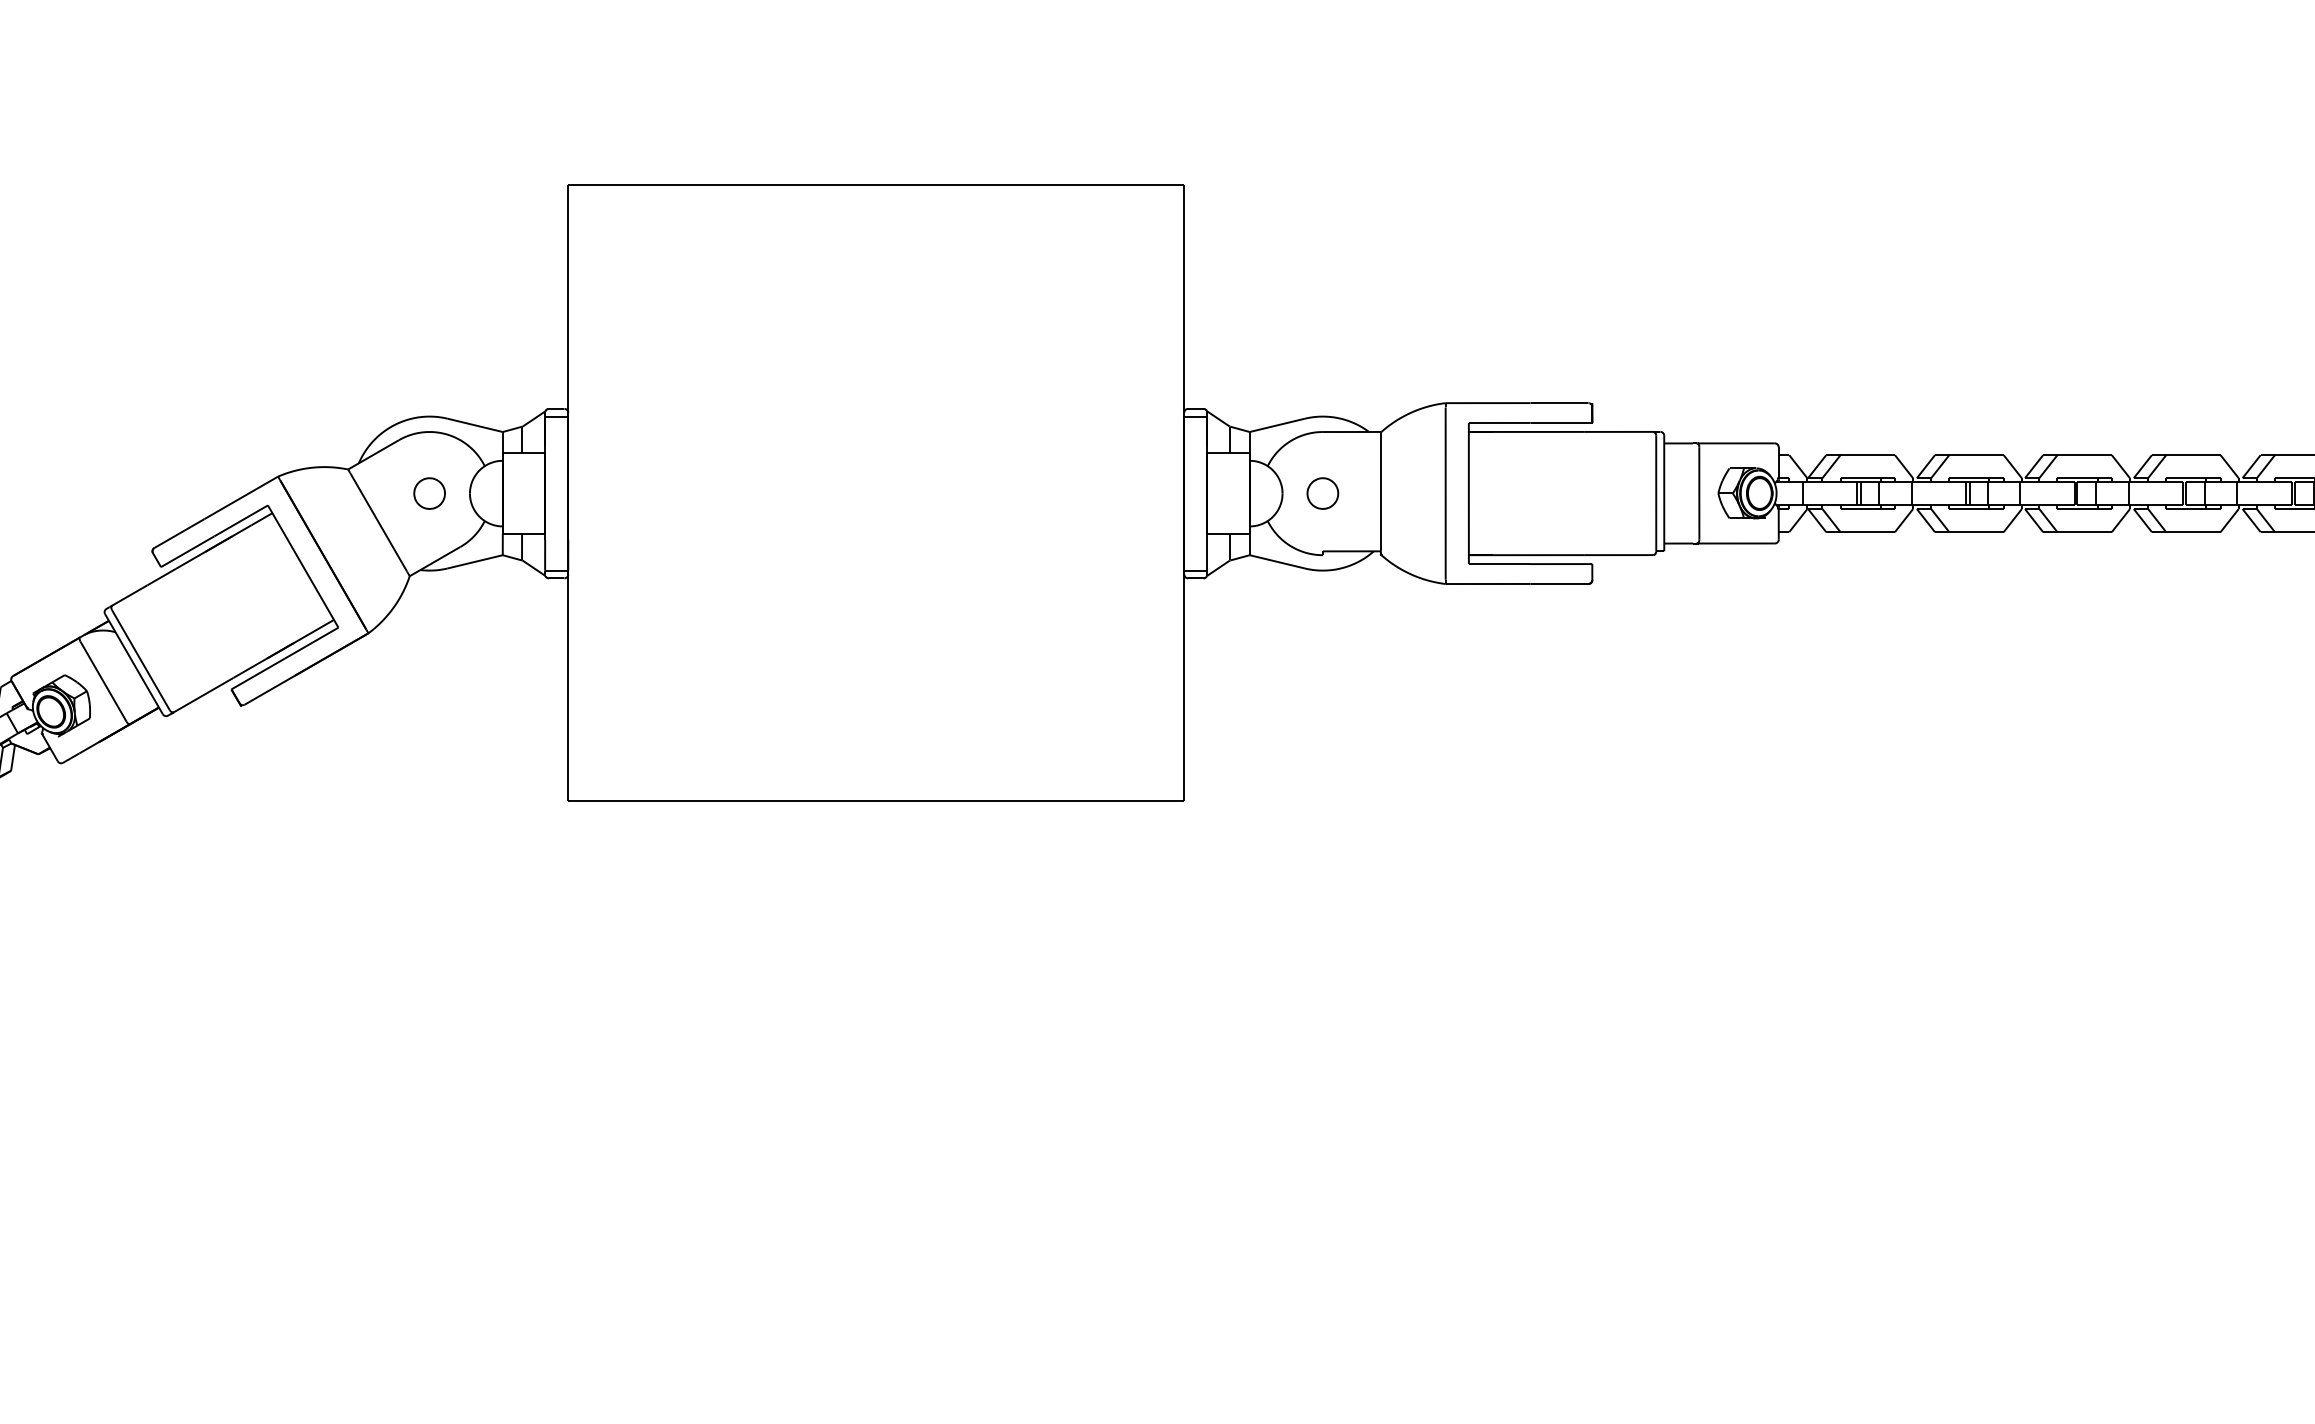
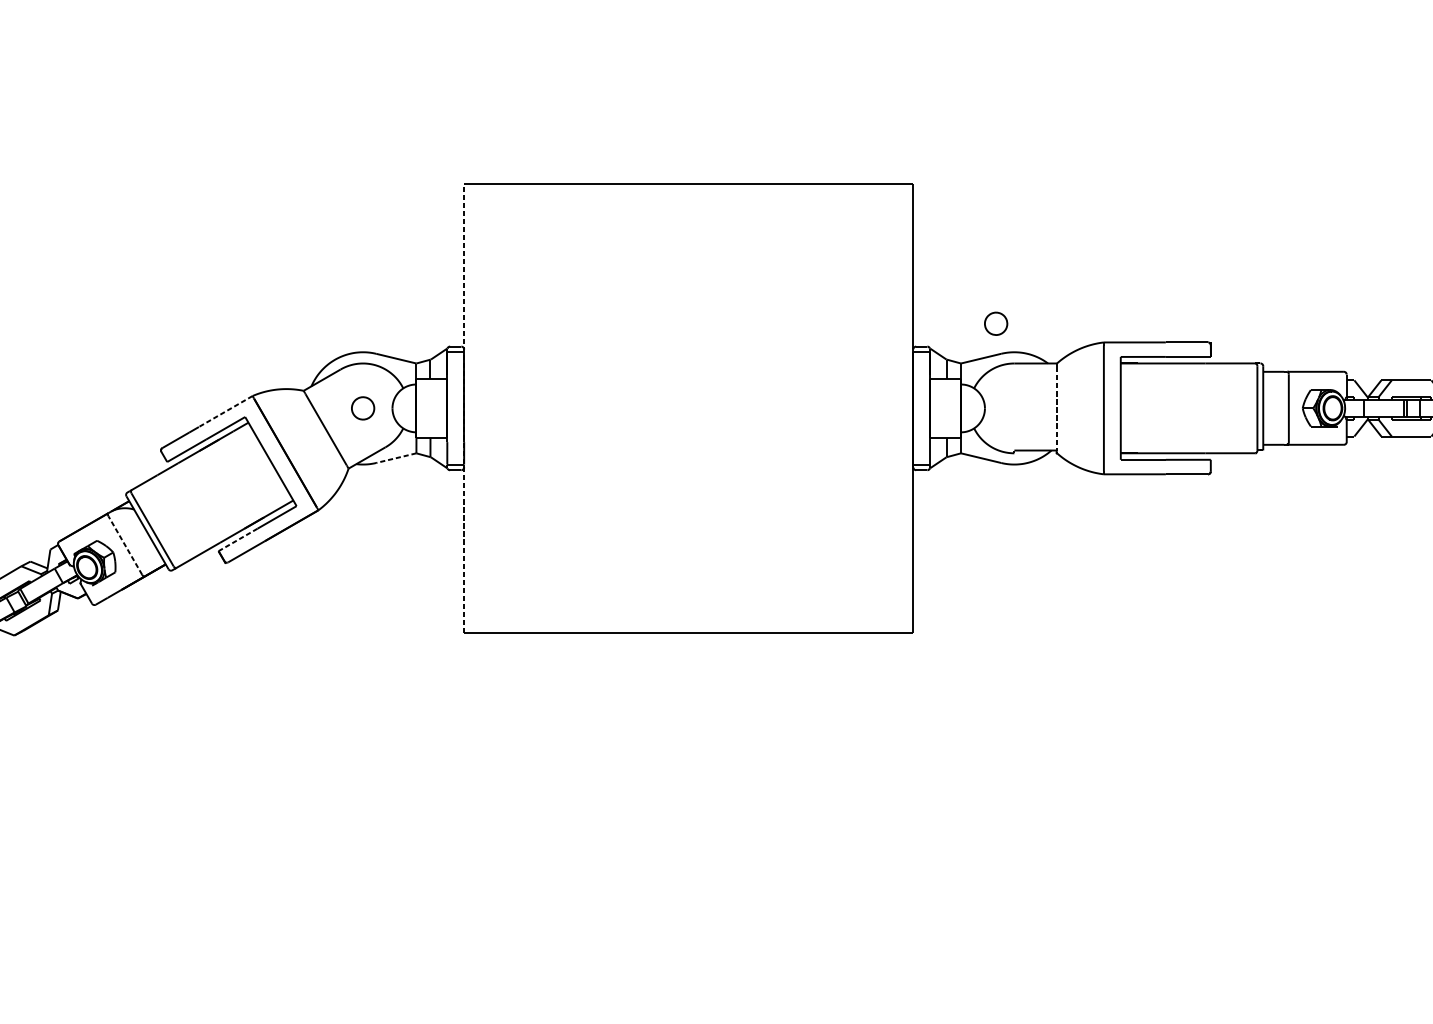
line: (568, 492) -> (464, 407), solid -> dashed
part: (1322, 493) -> (995, 323), moved
line: (1381, 494) -> (1057, 409), solid -> dashed
line: (241, 497) -> (225, 411), solid -> dashed
line: (474, 561) -> (395, 457), solid -> dashed
line: (258, 673) -> (238, 539), solid -> dashed
line: (103, 681) -> (125, 545), solid -> dashed

